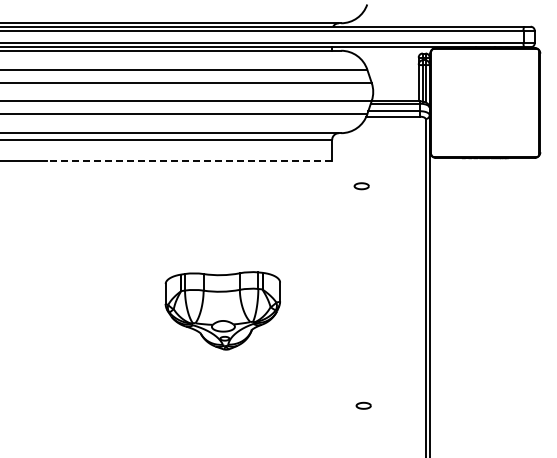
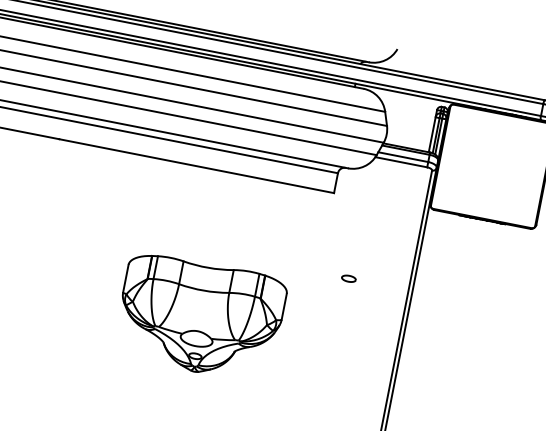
line: (189, 160) -> (196, 165), dashed -> solid
part: (361, 186) -> (348, 278), moved
part: (222, 310) -> (199, 316), size x1.43

